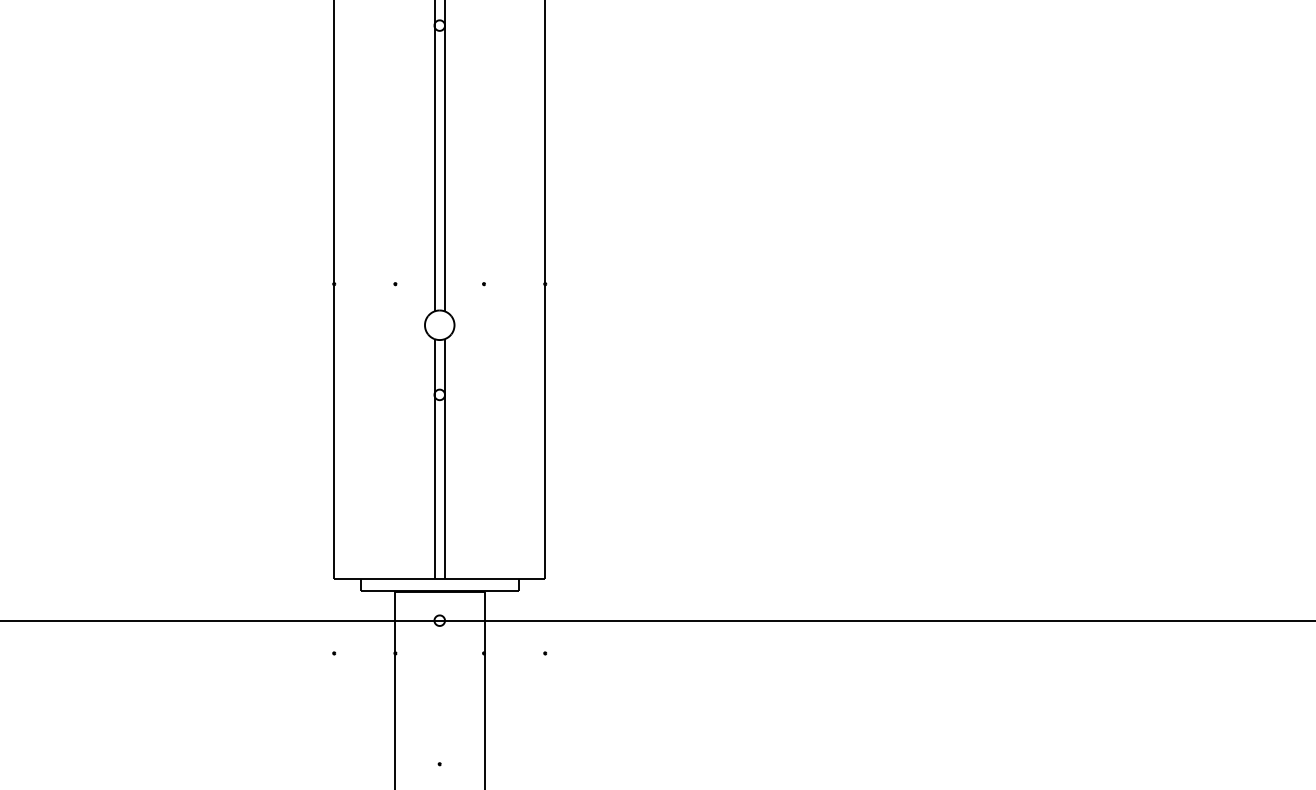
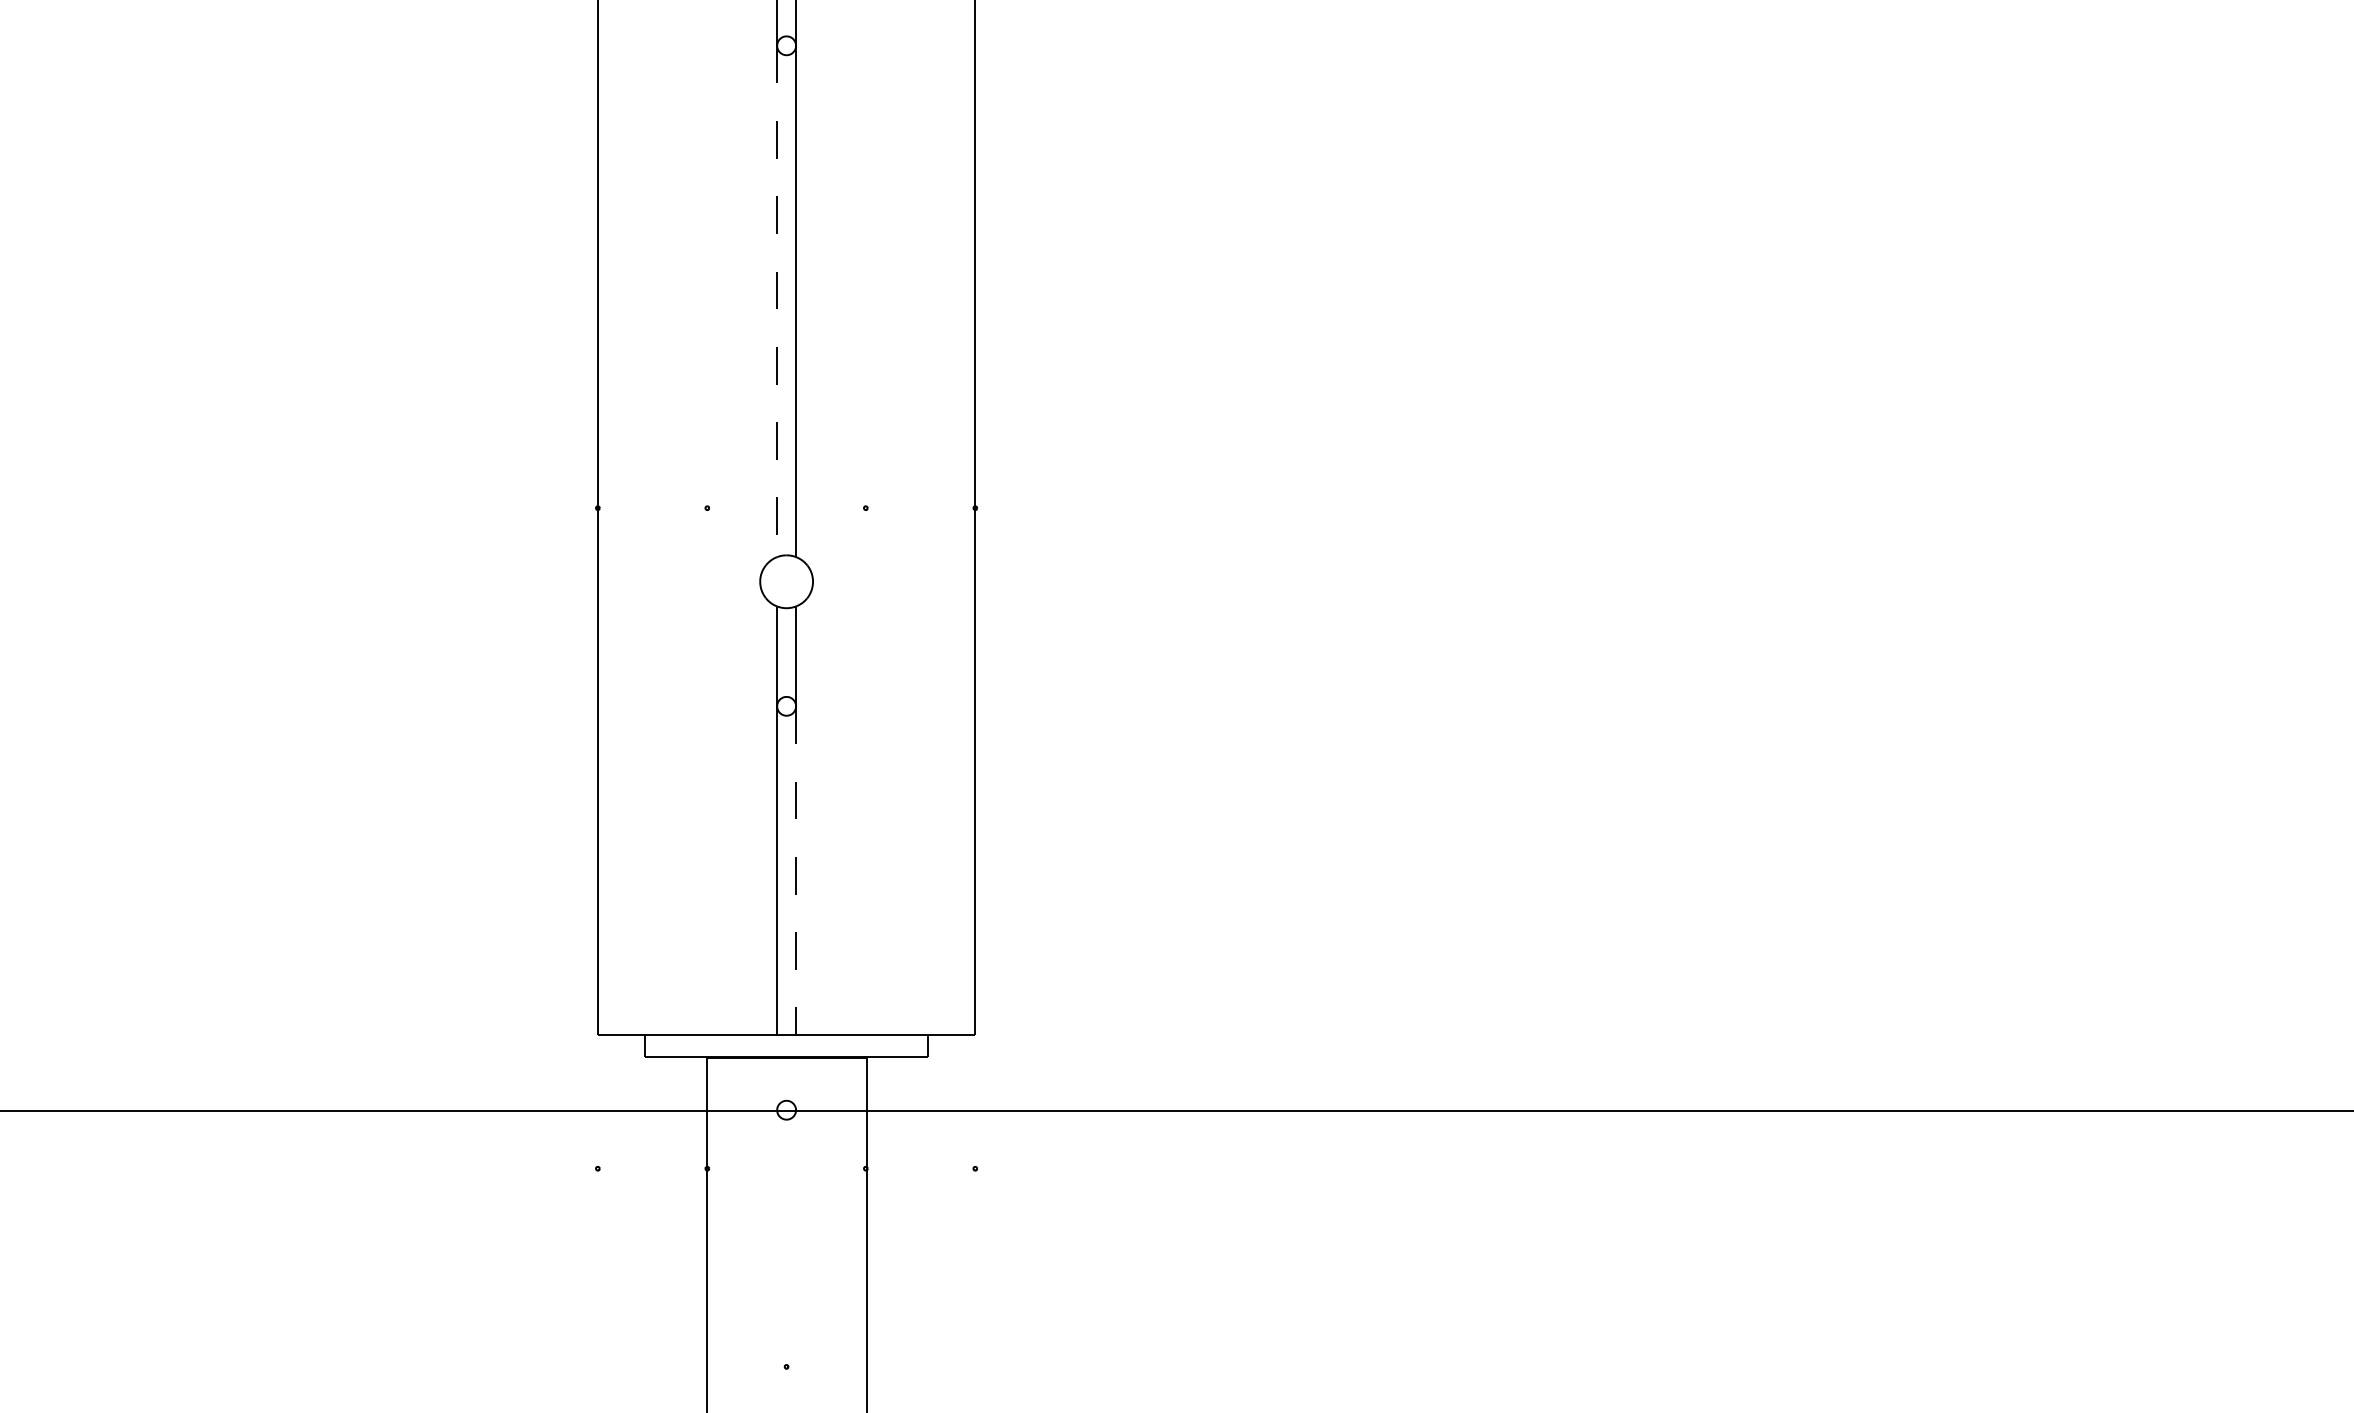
line: (434, 168) -> (777, 301), solid -> dashed
line: (445, 486) -> (796, 870), solid -> dashed

